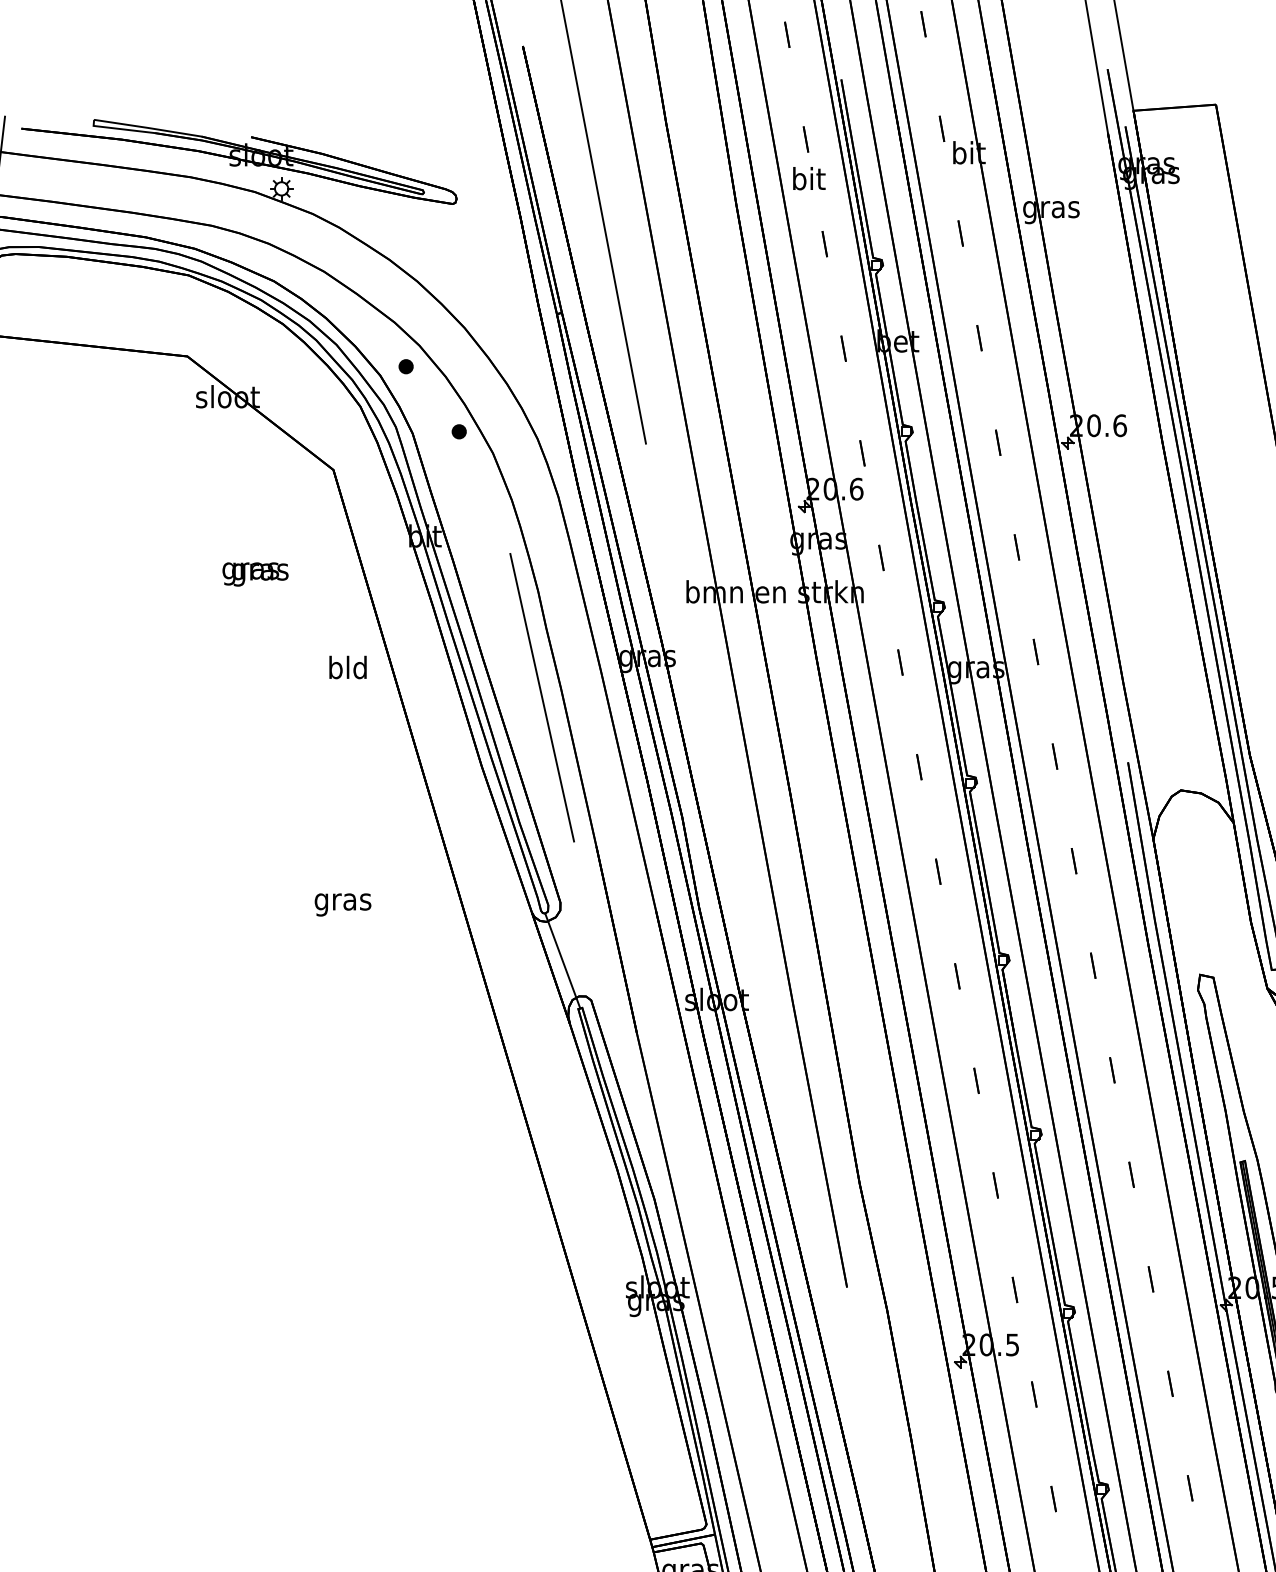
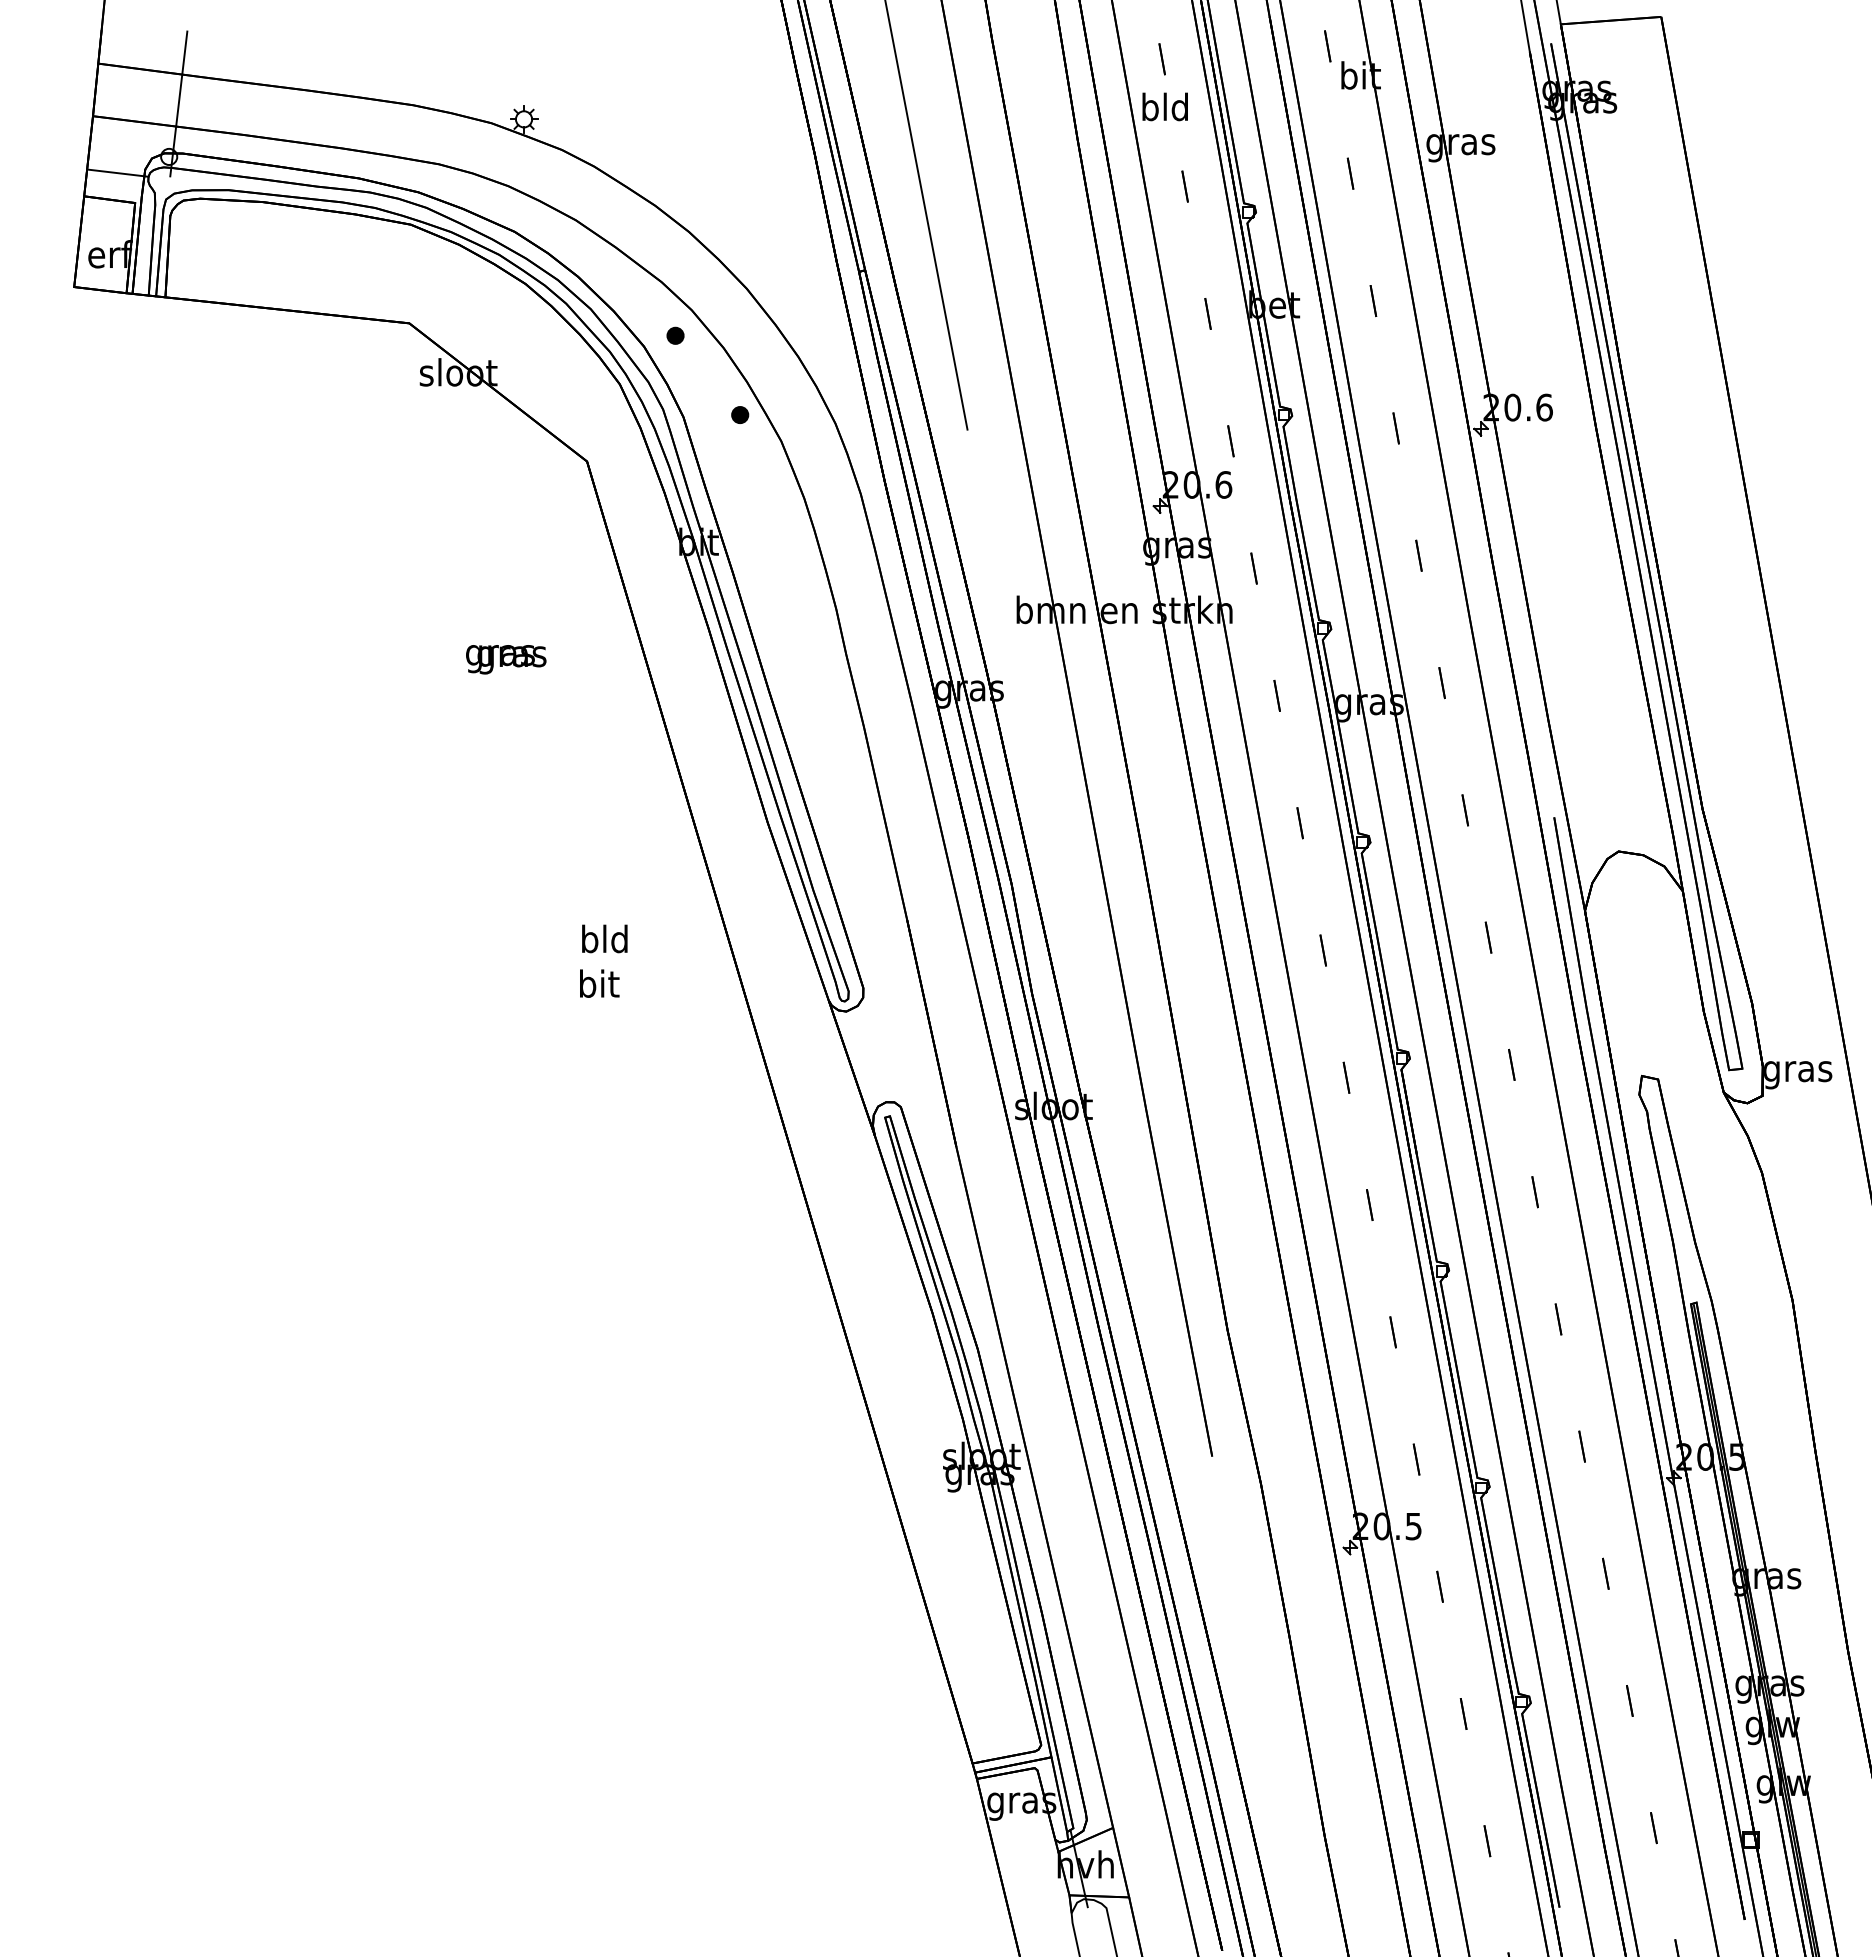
part: (239, 161) -> (472, 86), removed
text: (807, 178) -> (1164, 106), bit -> bld
text: (255, 574) -> (506, 659), moved
text: (347, 667) -> (604, 938), moved
line: (541, 697) -> (840, 738), removed
text: (342, 902) -> (598, 987), gras -> bit
line: (562, 960) -> (865, 1058), removed

